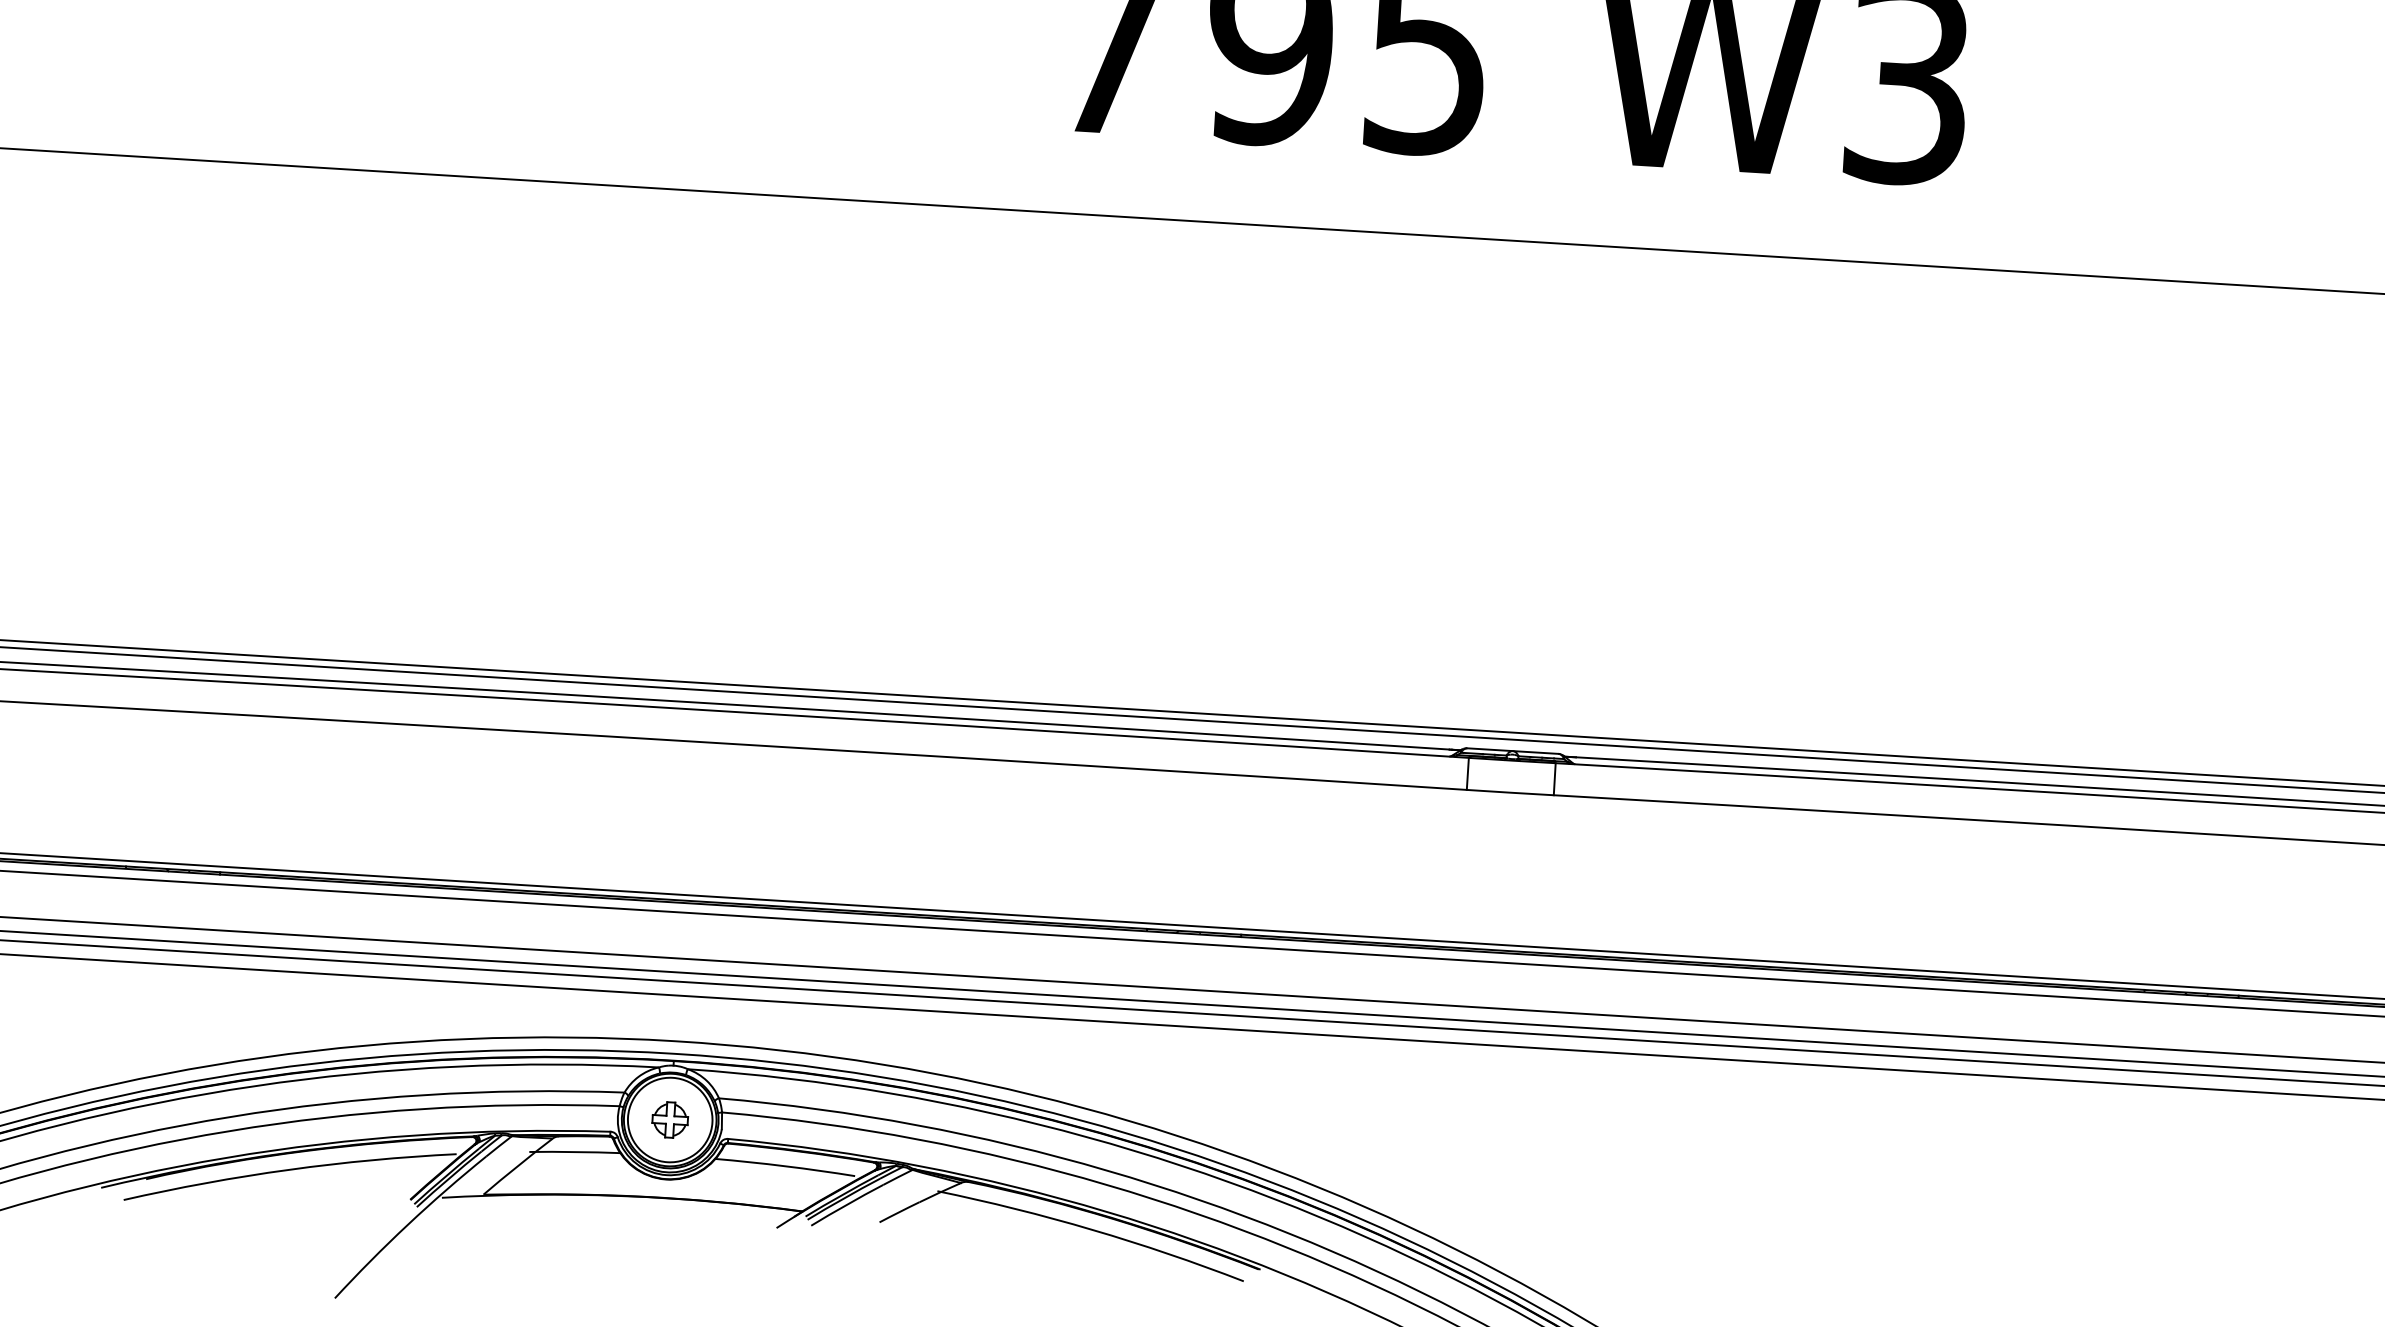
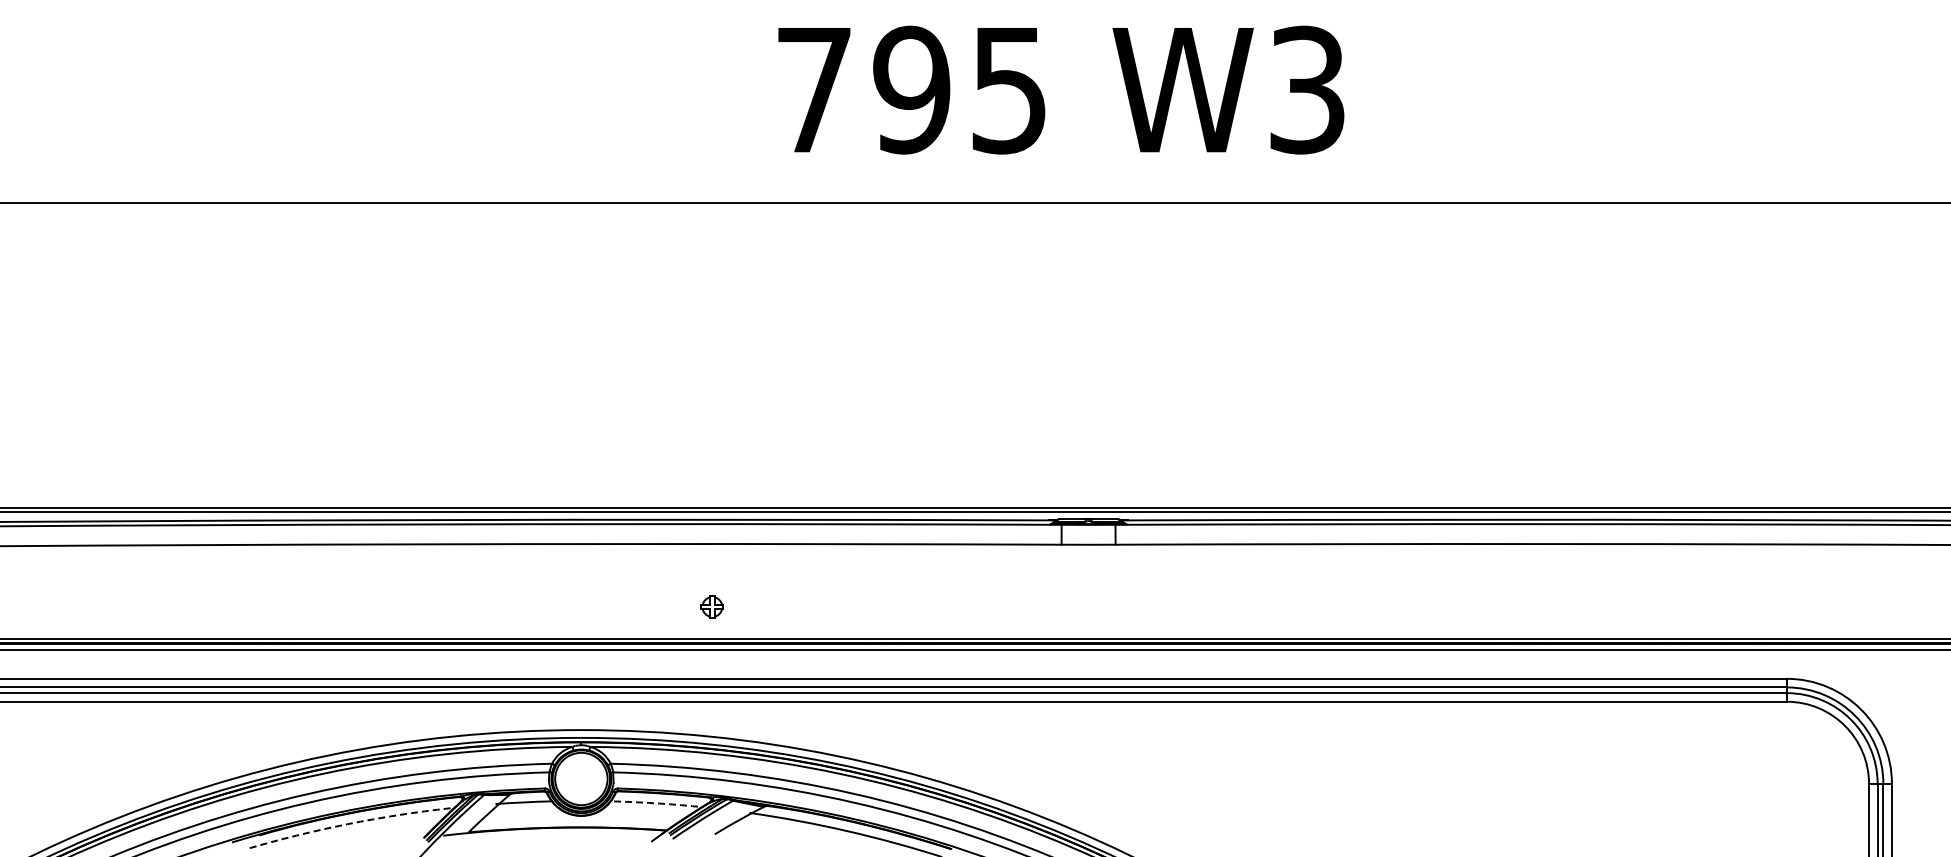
part: (668, 1119) -> (711, 606), moved
arc: (785, 1166) -> (654, 803), solid -> dashed
arc: (288, 1170) -> (347, 824), solid -> dashed

